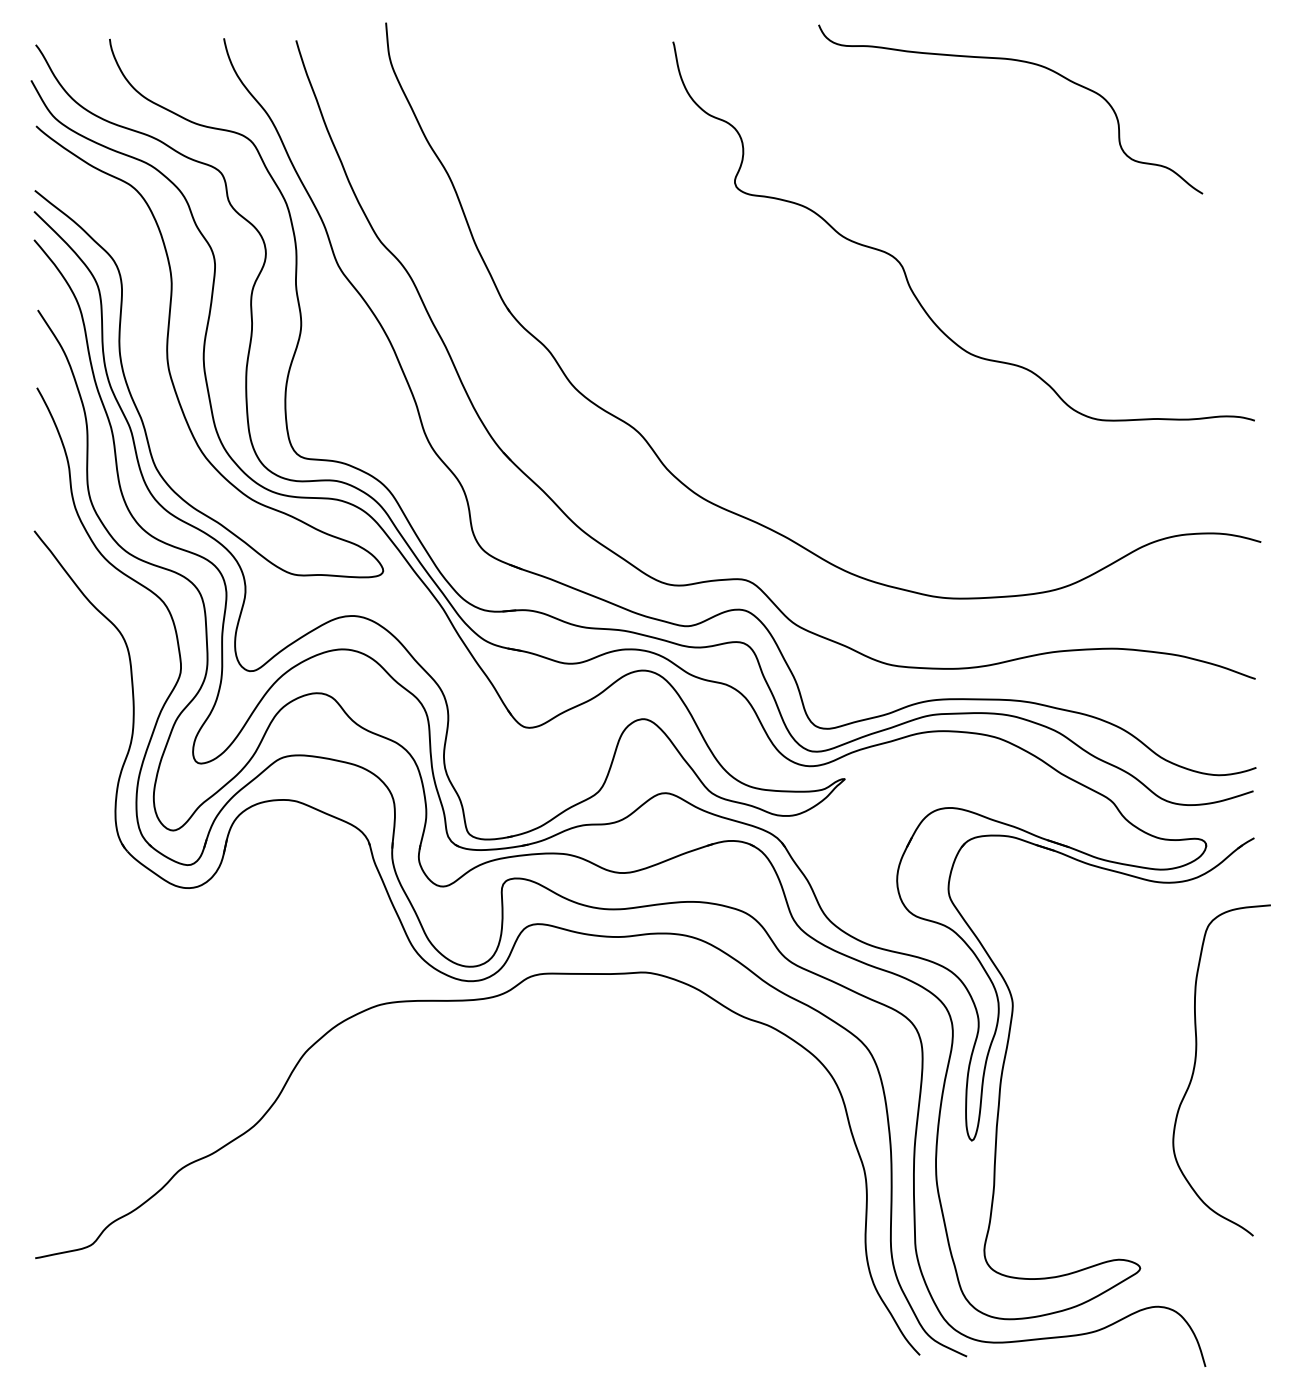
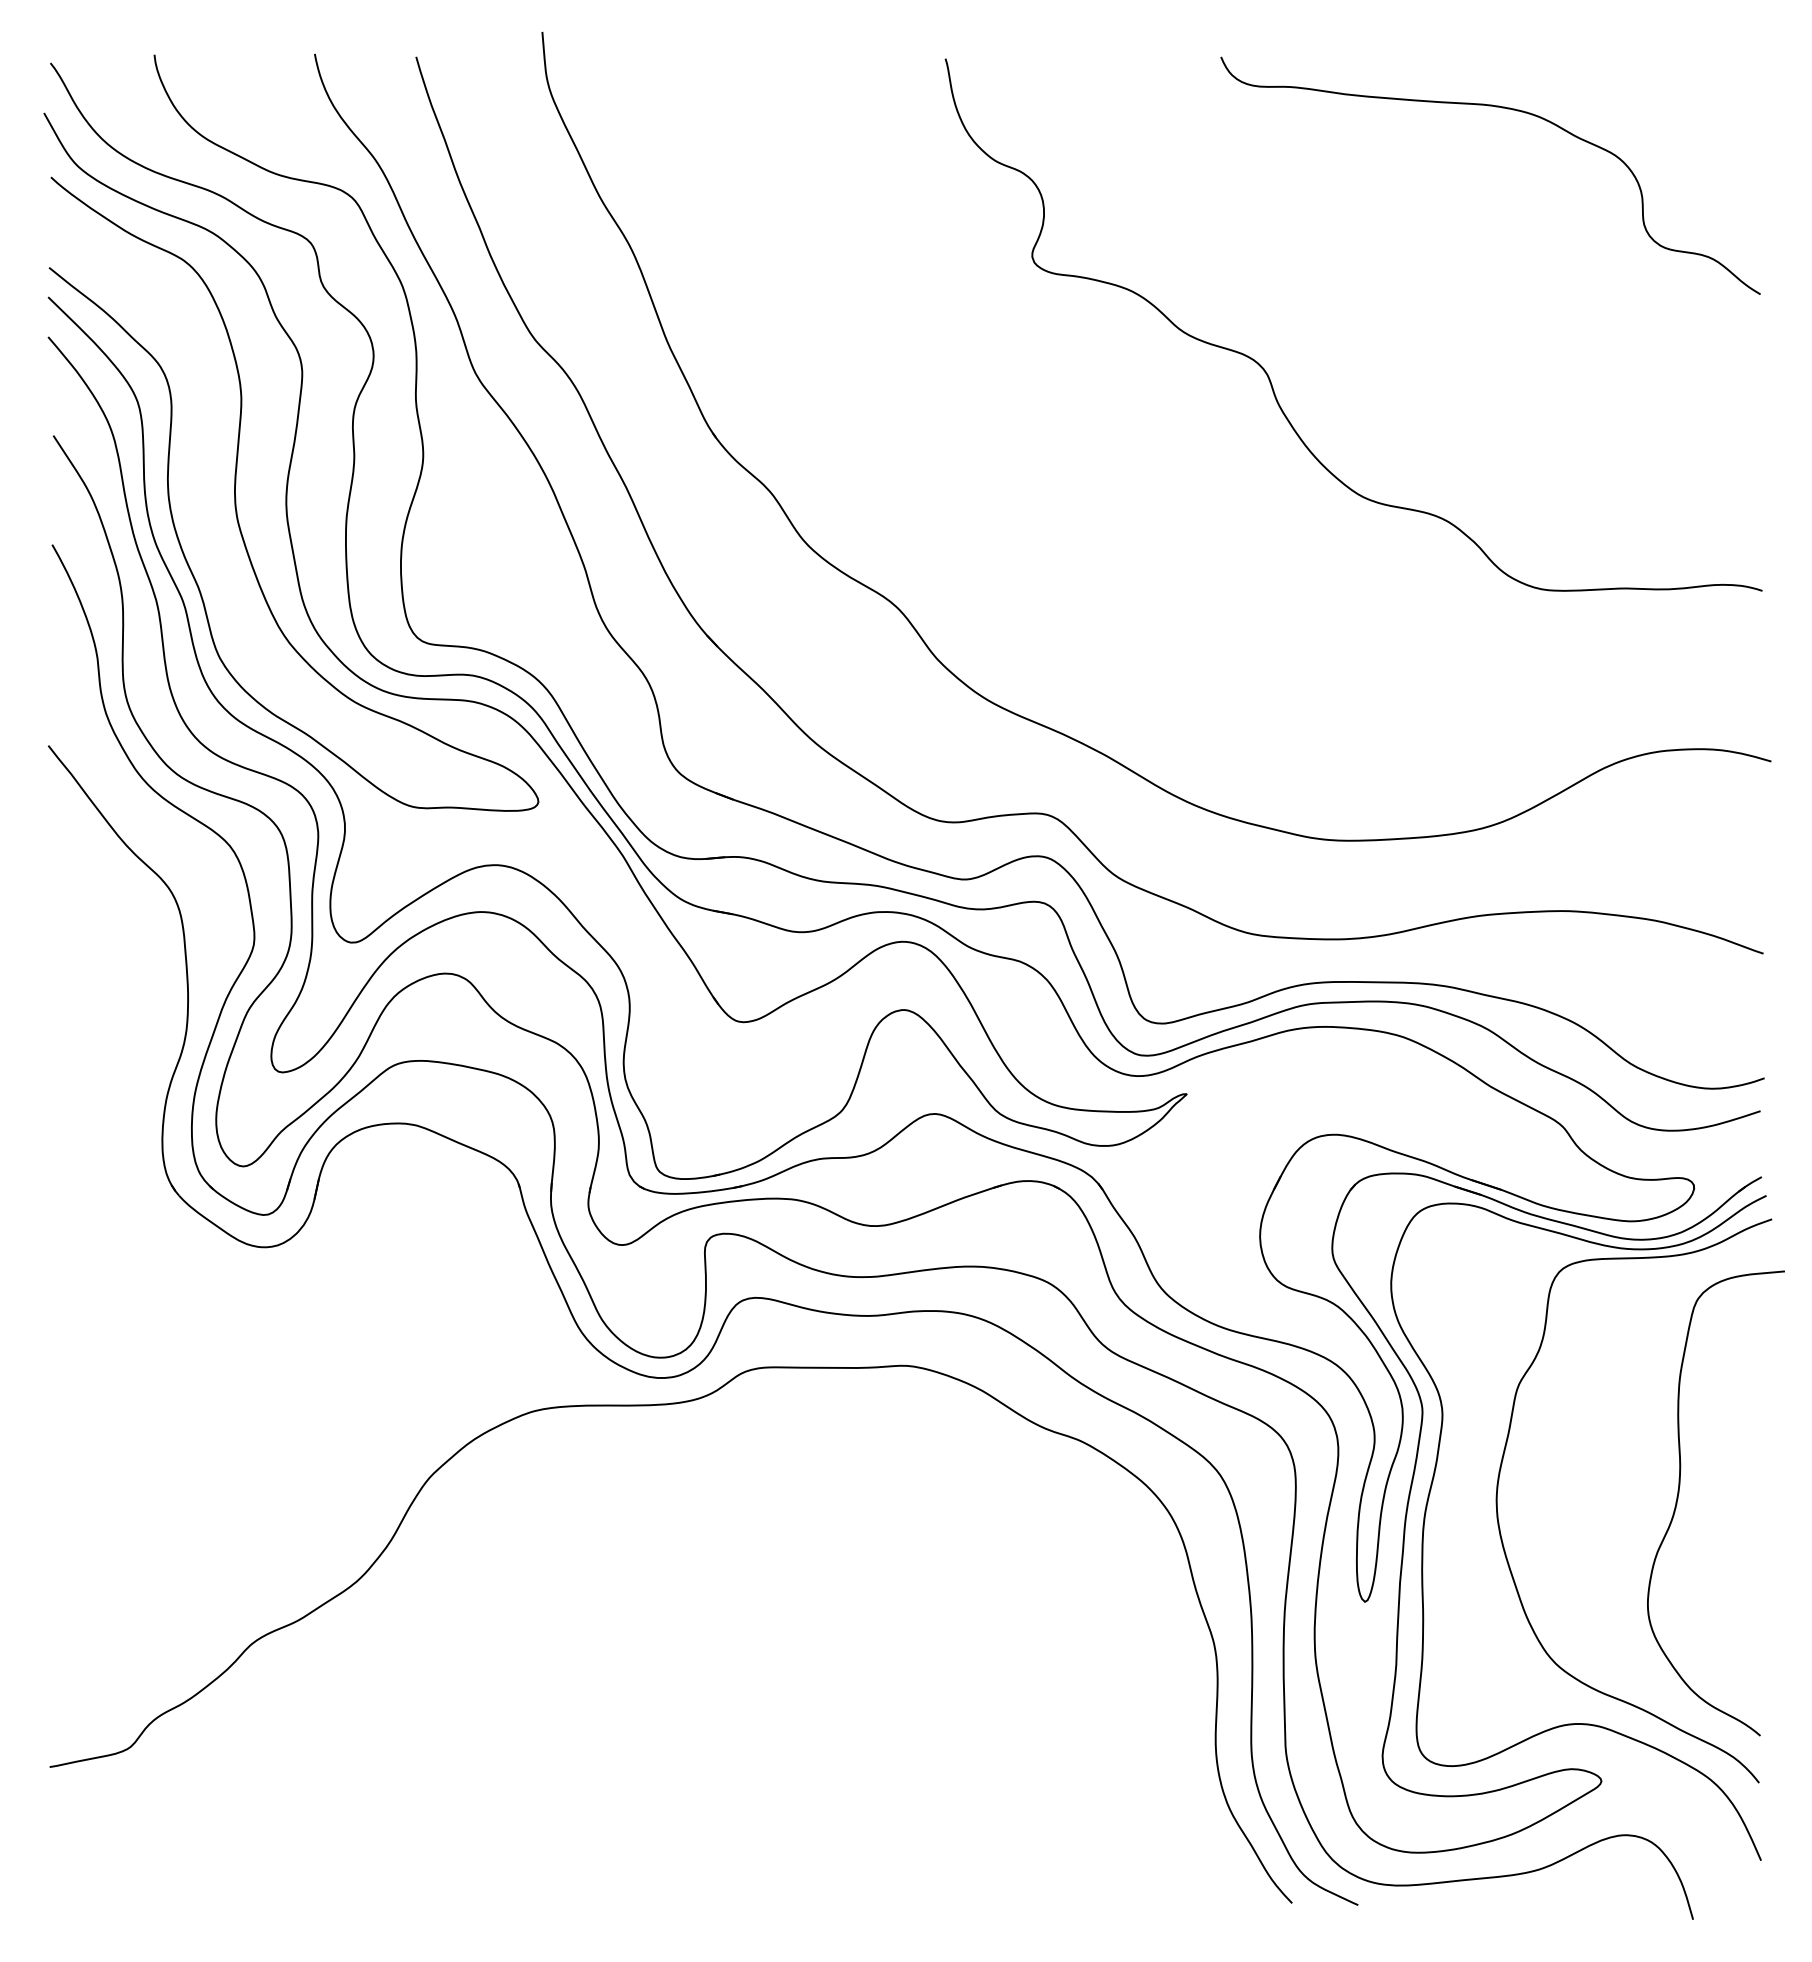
curve: (1019, 61) -> (1502, 108), moved
part: (1071, 1101) -> (1504, 1546), added

